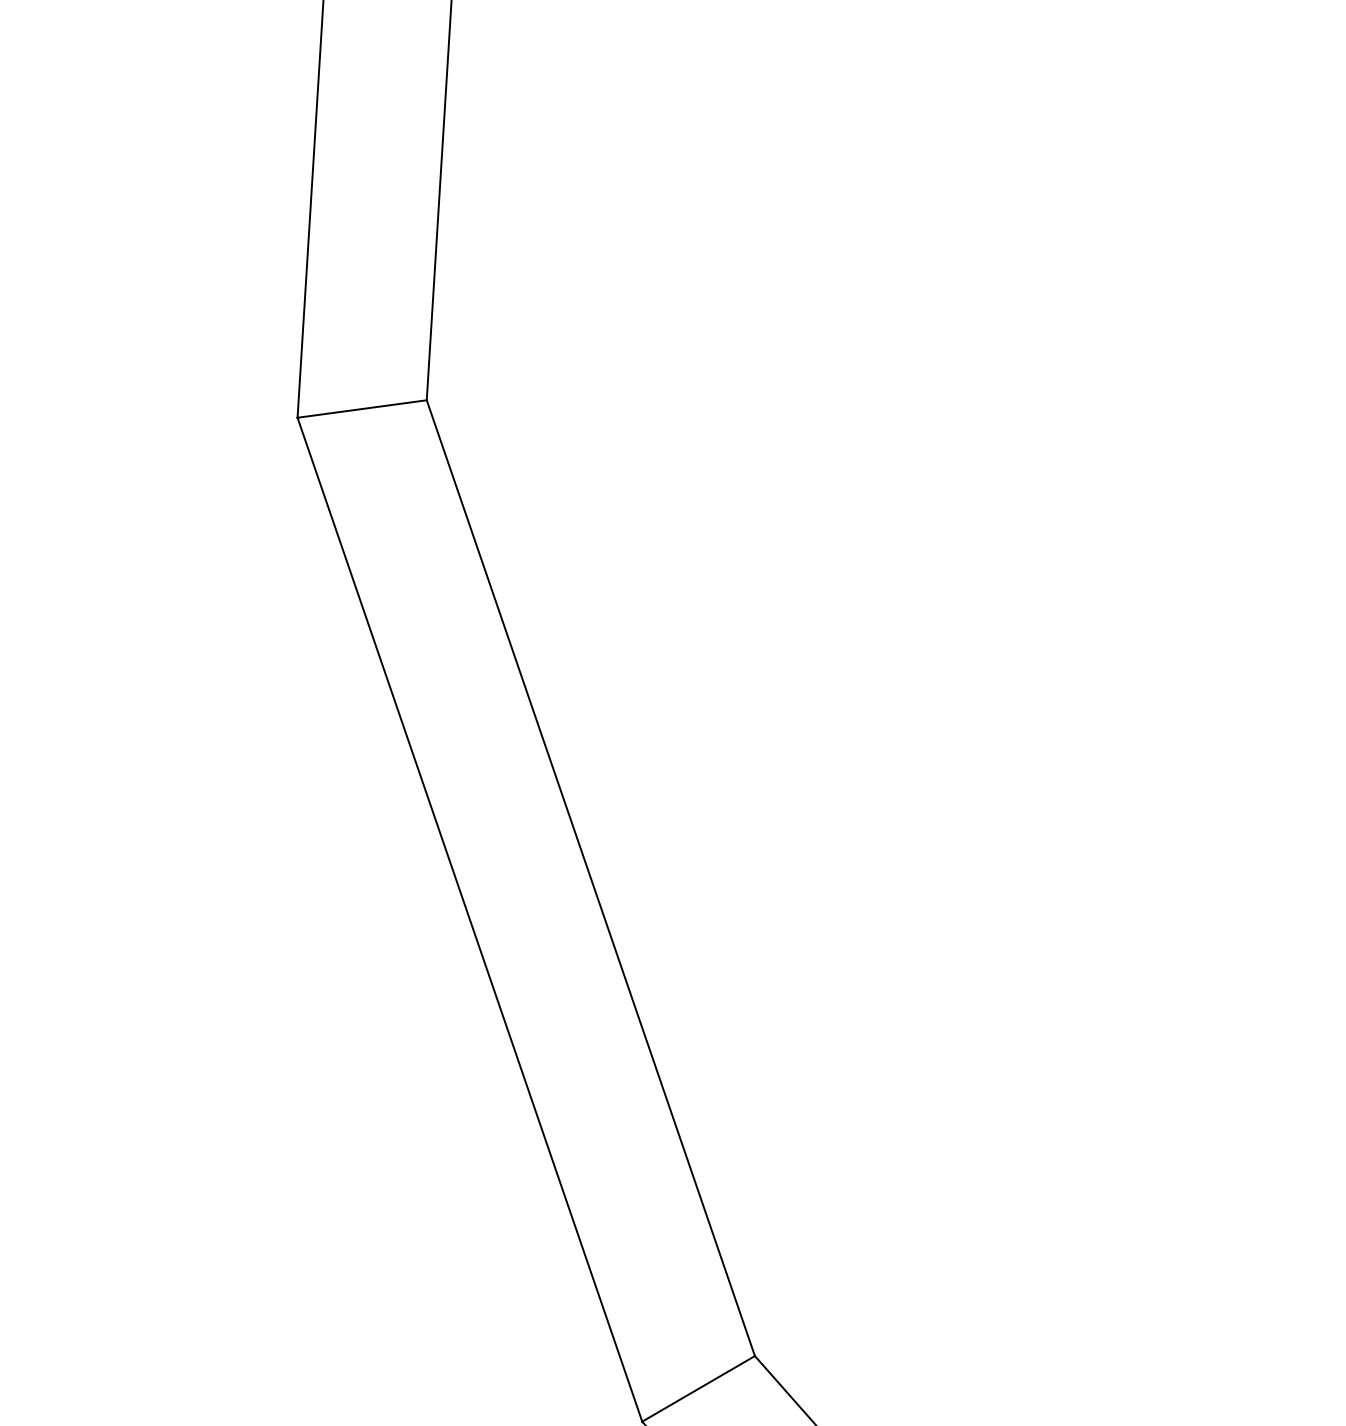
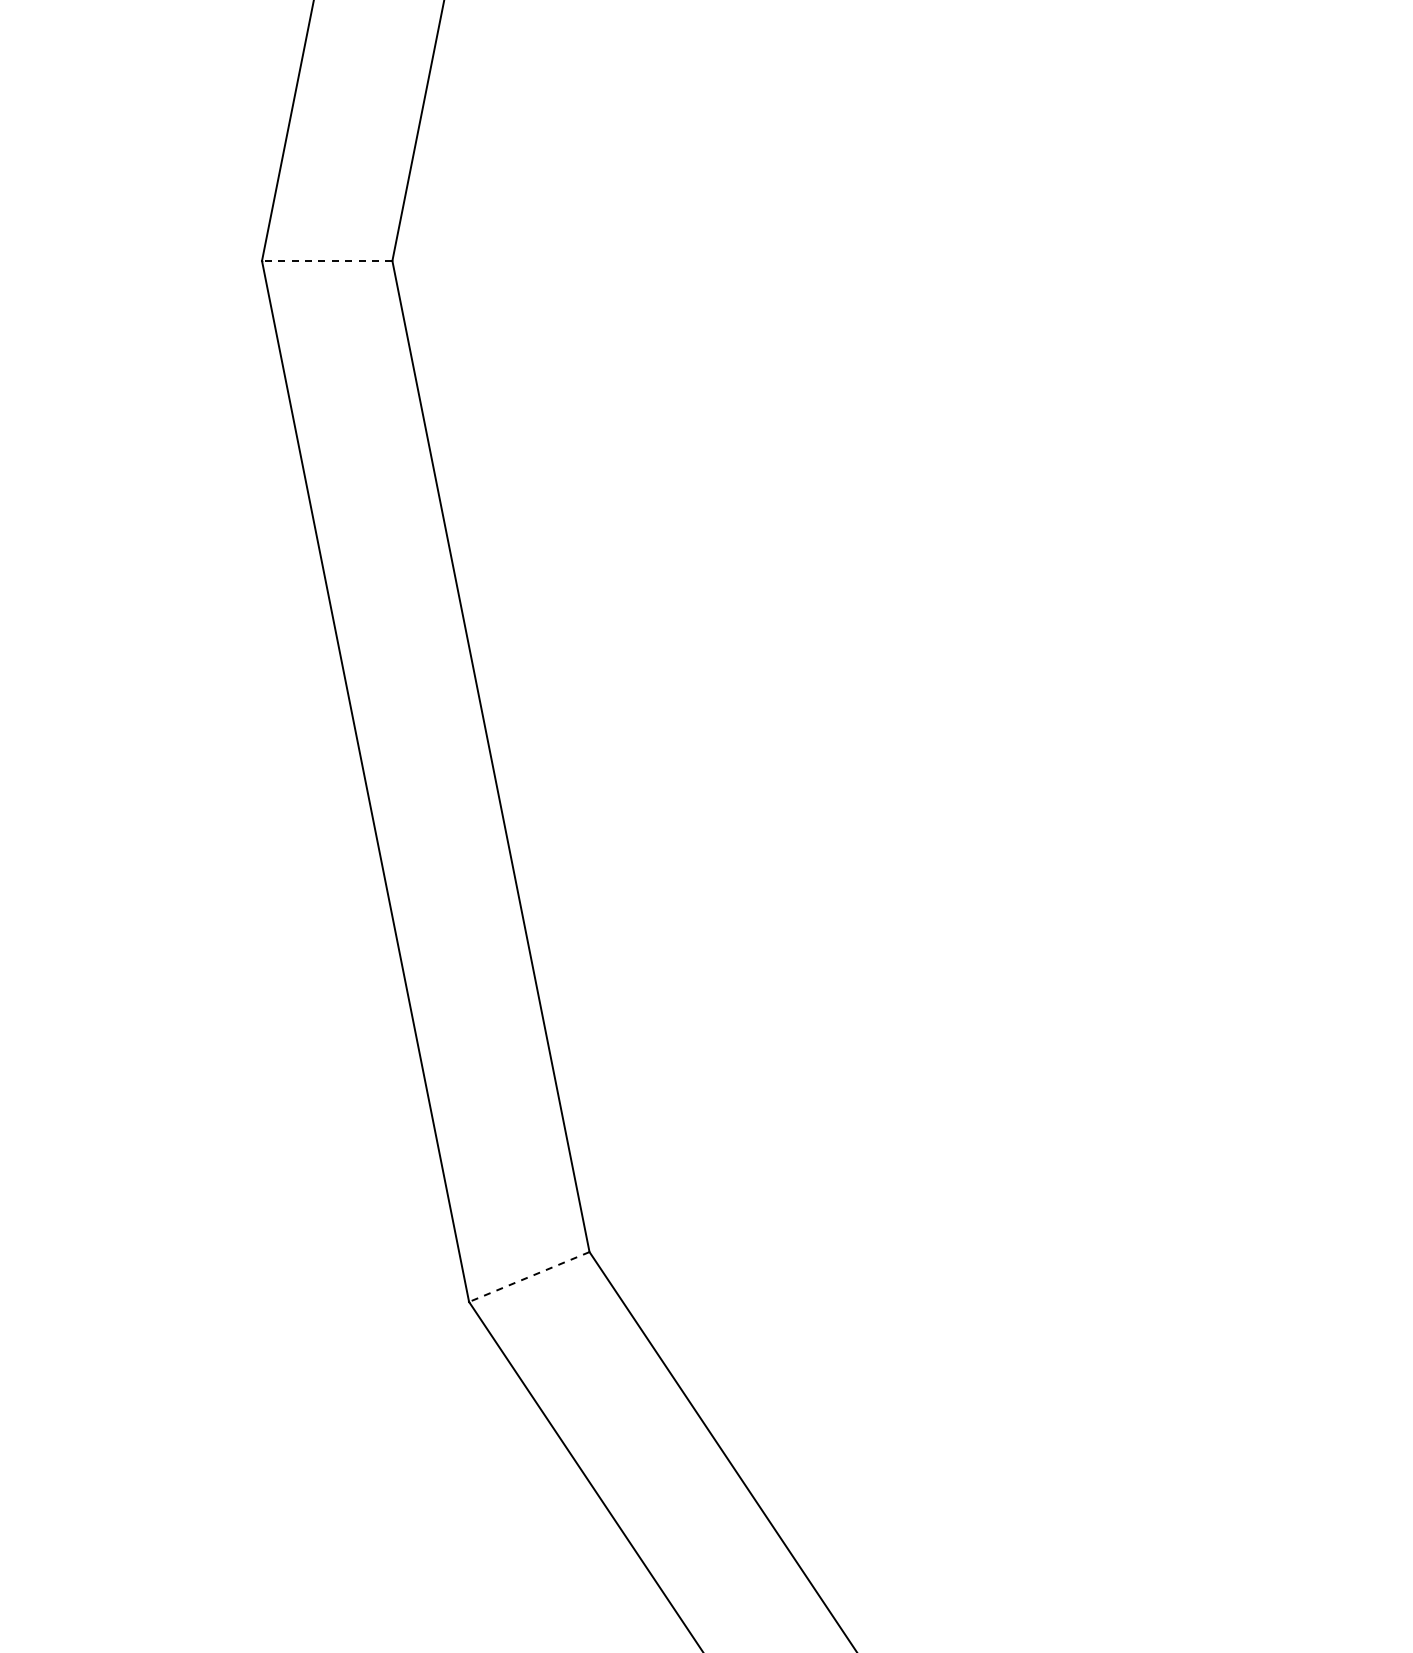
line: (361, 408) -> (326, 260), solid -> dashed
line: (697, 1389) -> (528, 1277), solid -> dashed

